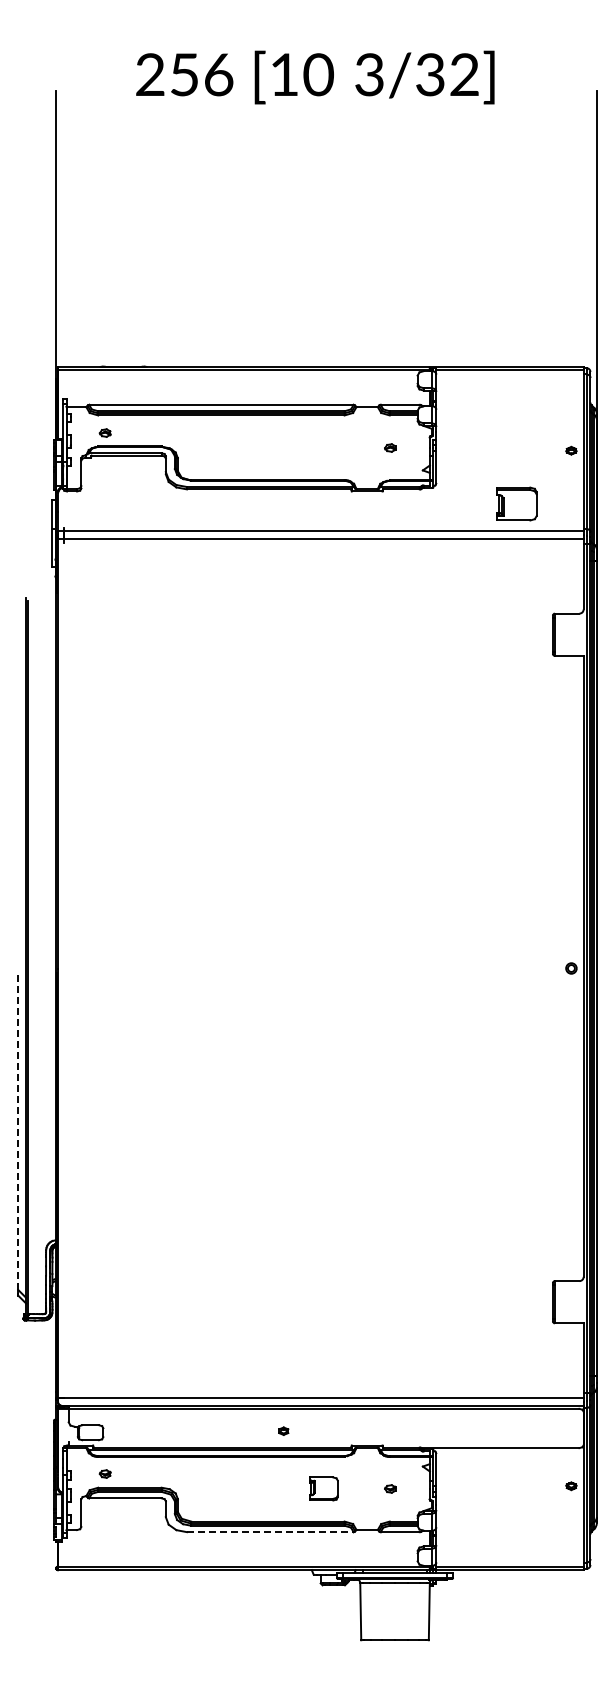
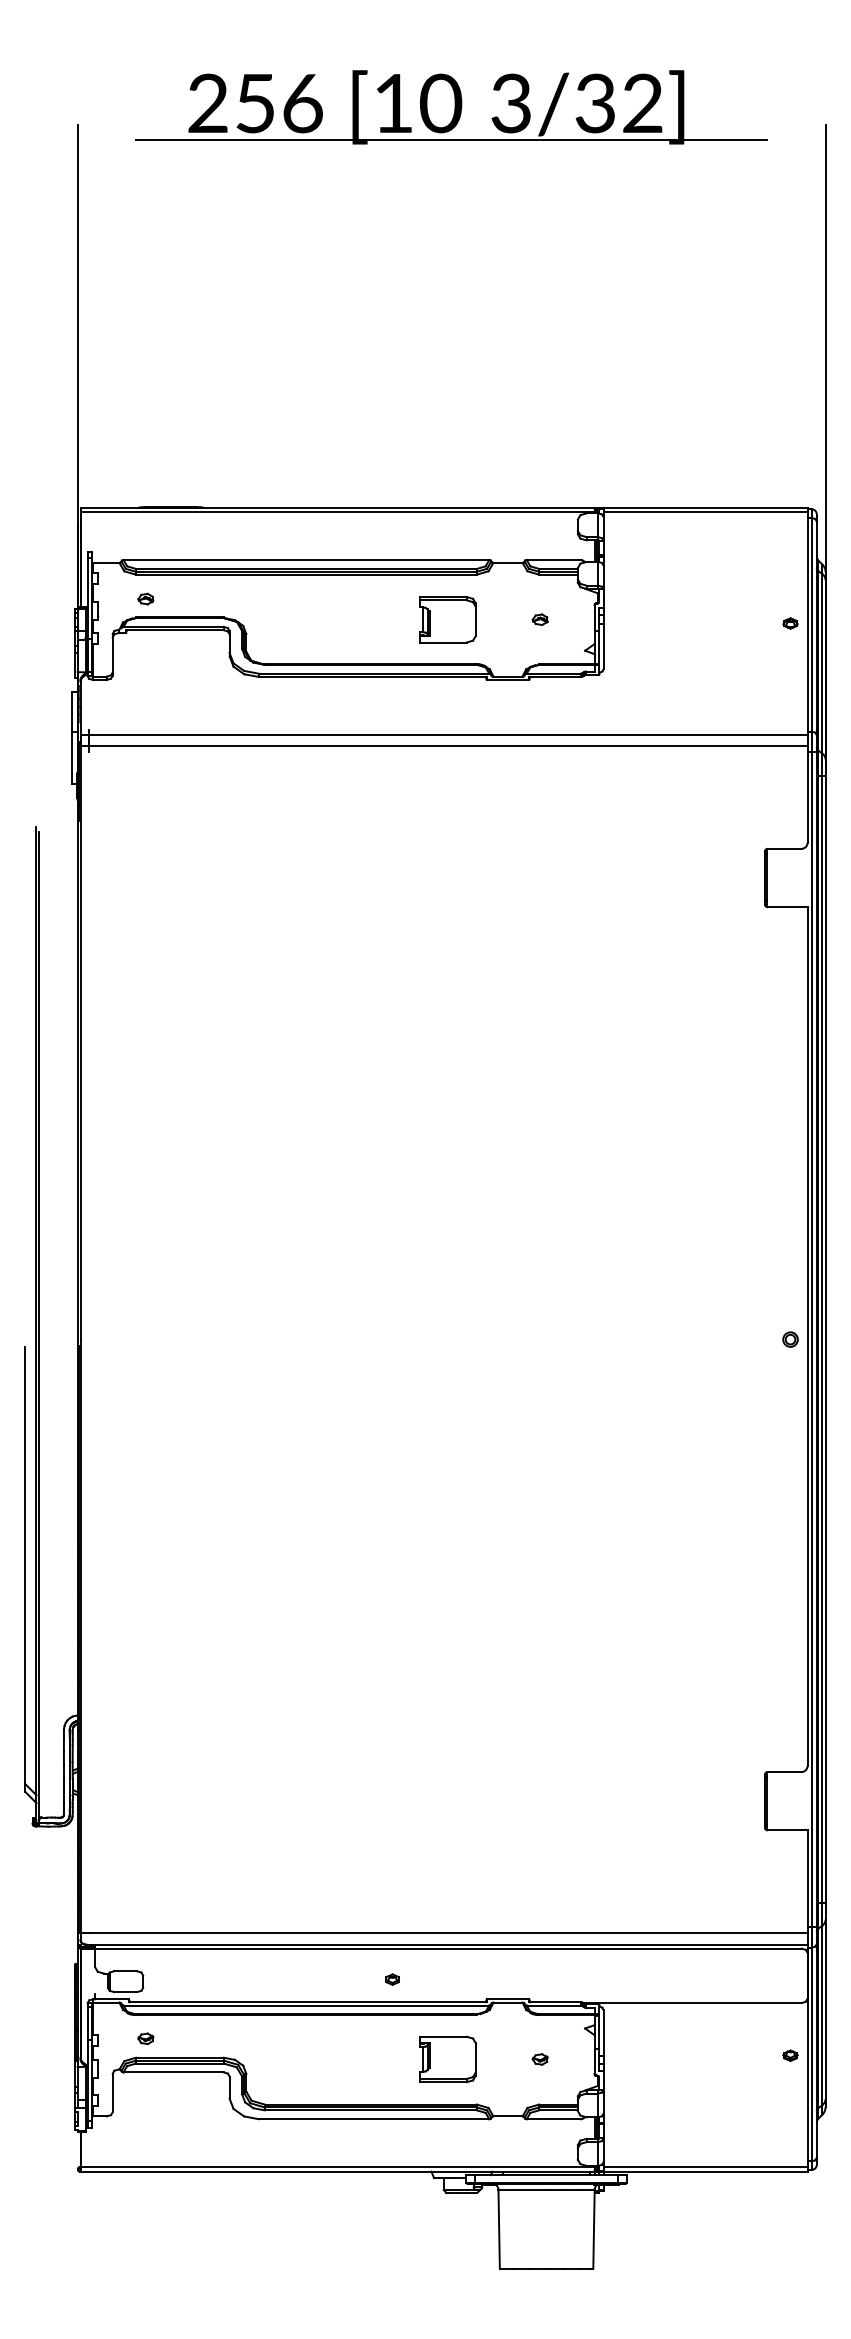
line: (326, 101) -> (451, 140), added
part: (516, 503) -> (447, 619), moved
line: (18, 1131) -> (25, 1565), dashed -> solid
part: (323, 1488) -> (447, 2058), size x1.43
line: (270, 1532) -> (374, 2119), dashed -> solid

